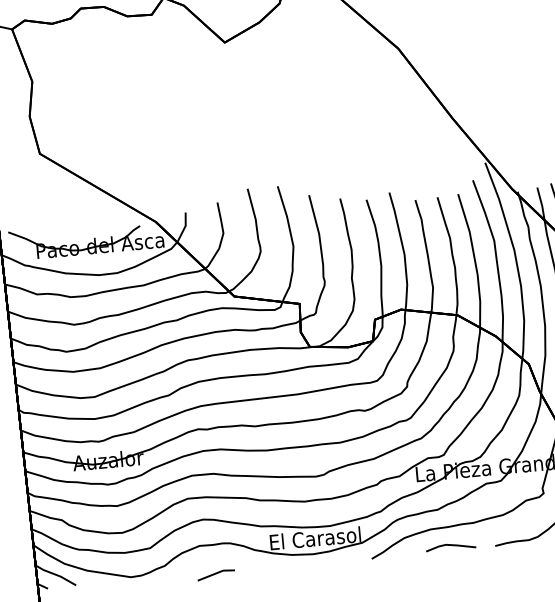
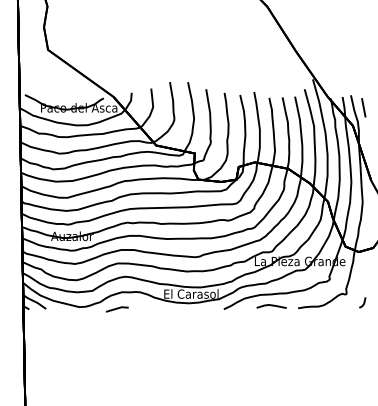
line: (216, 575) -> (117, 309), moved

